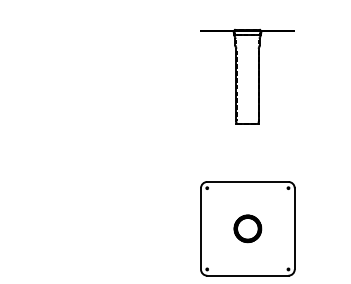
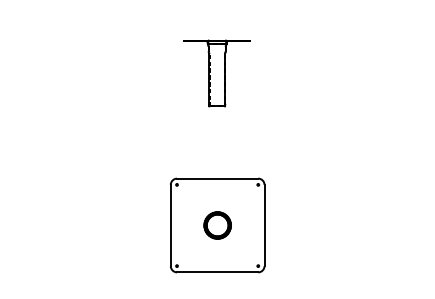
part: (246, 76) -> (216, 73), size x0.7

